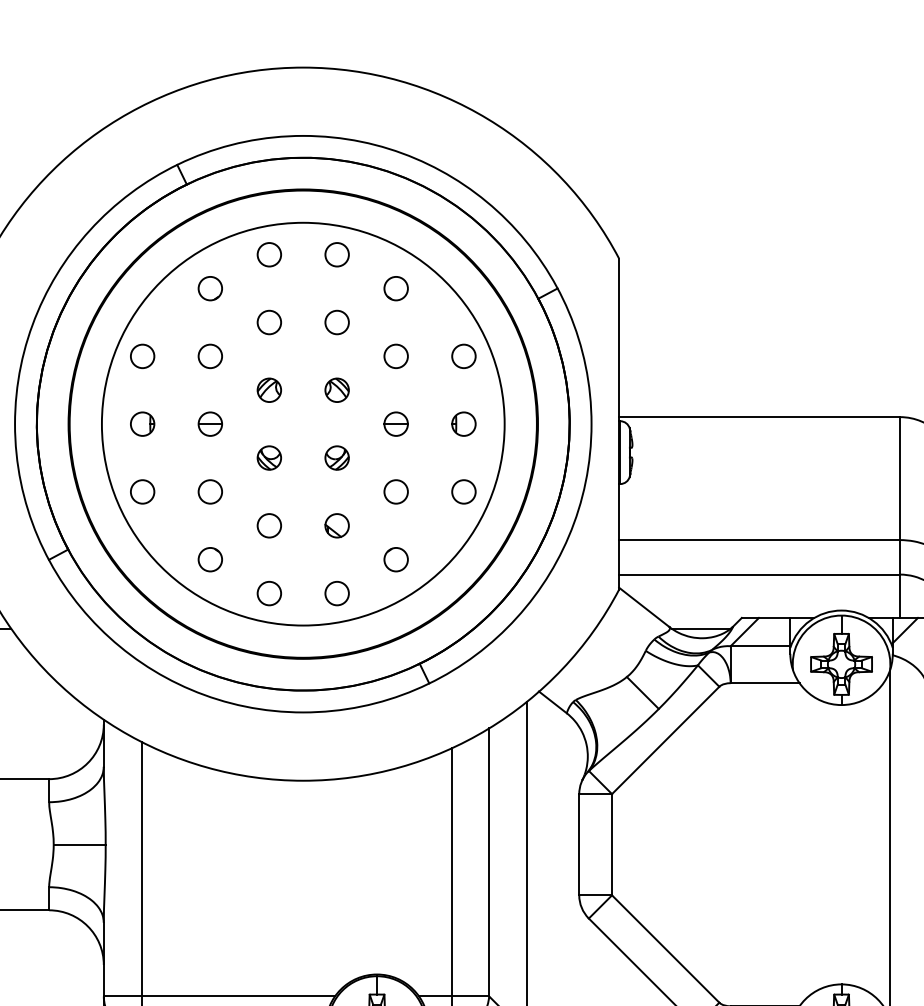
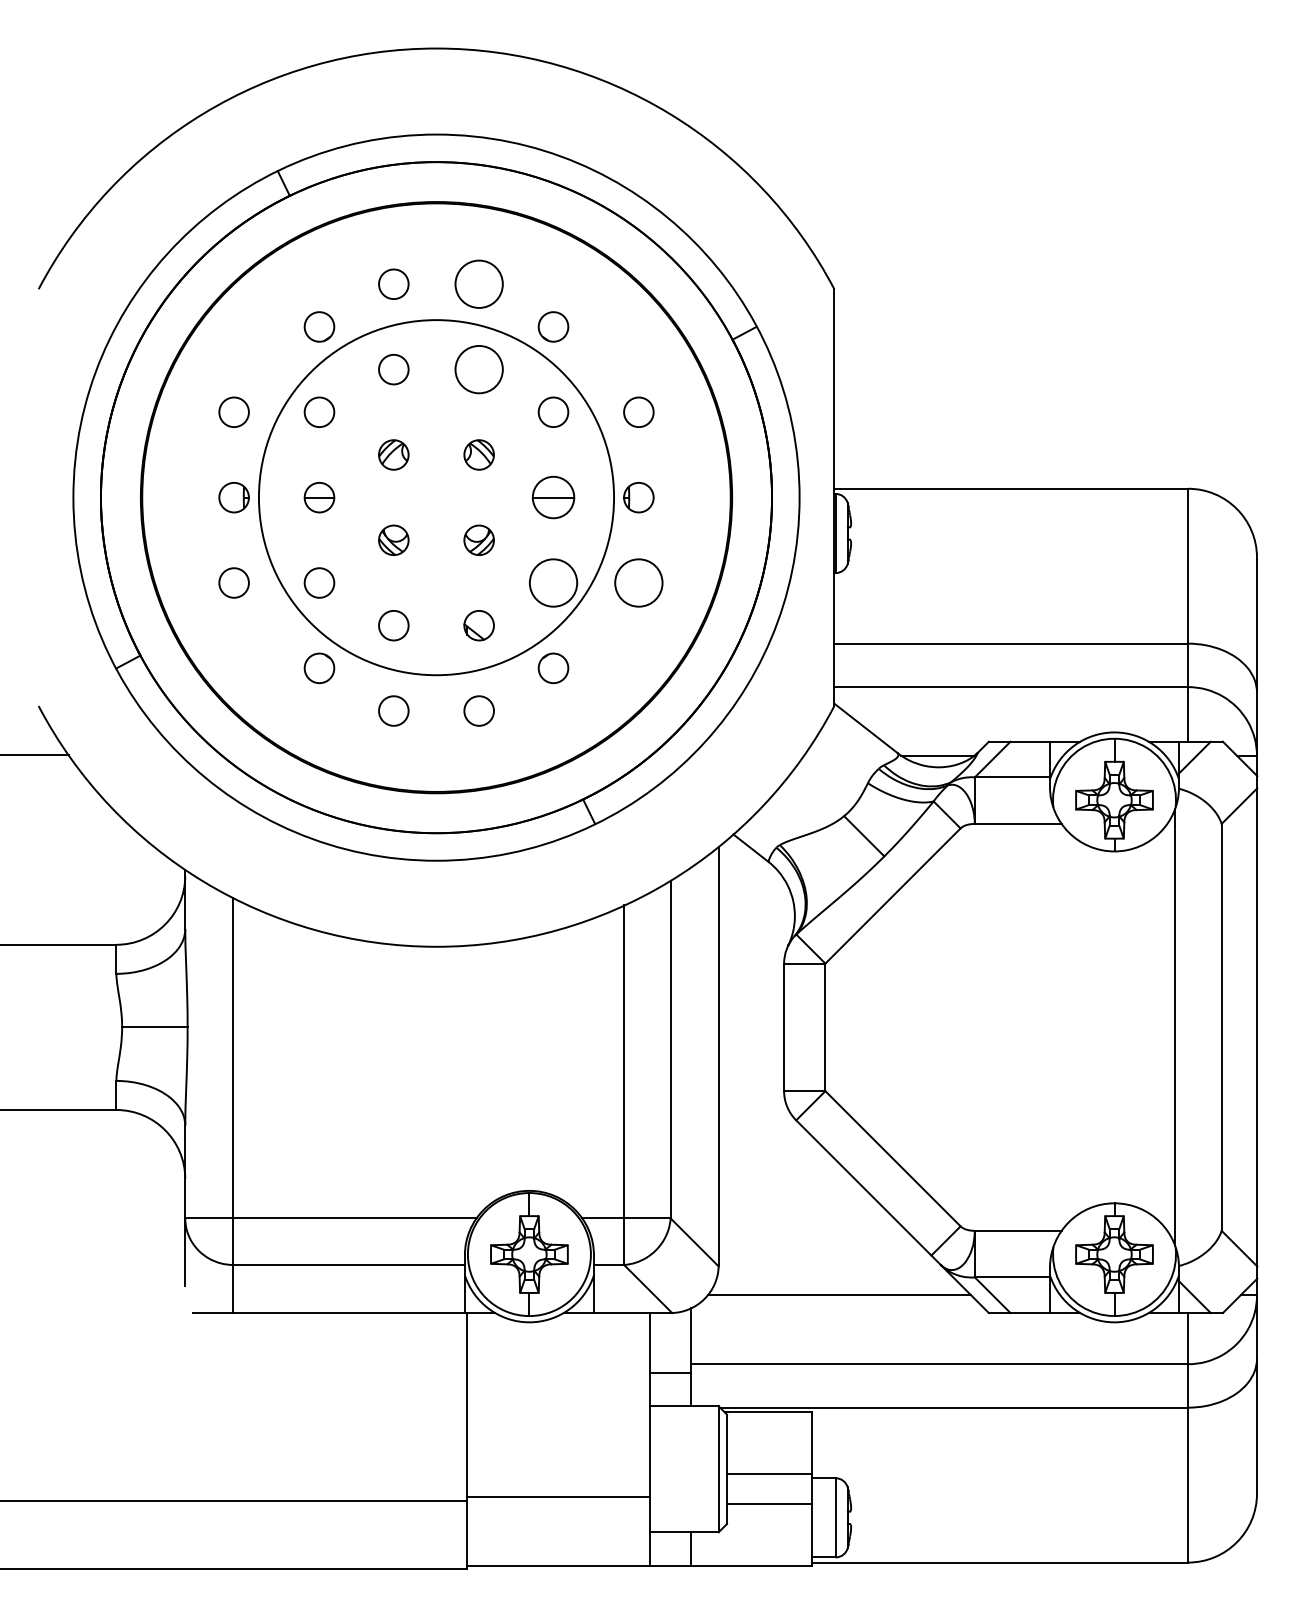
circle: (336, 254) -> (478, 284), size x1.6
circle: (336, 322) -> (478, 369), size x1.6
circle: (303, 424) -> (436, 497), size x0.7
part: (396, 424) -> (553, 497), size x1.4
circle: (396, 491) -> (553, 582), size x1.6
circle: (463, 491) -> (638, 582), size x1.6

